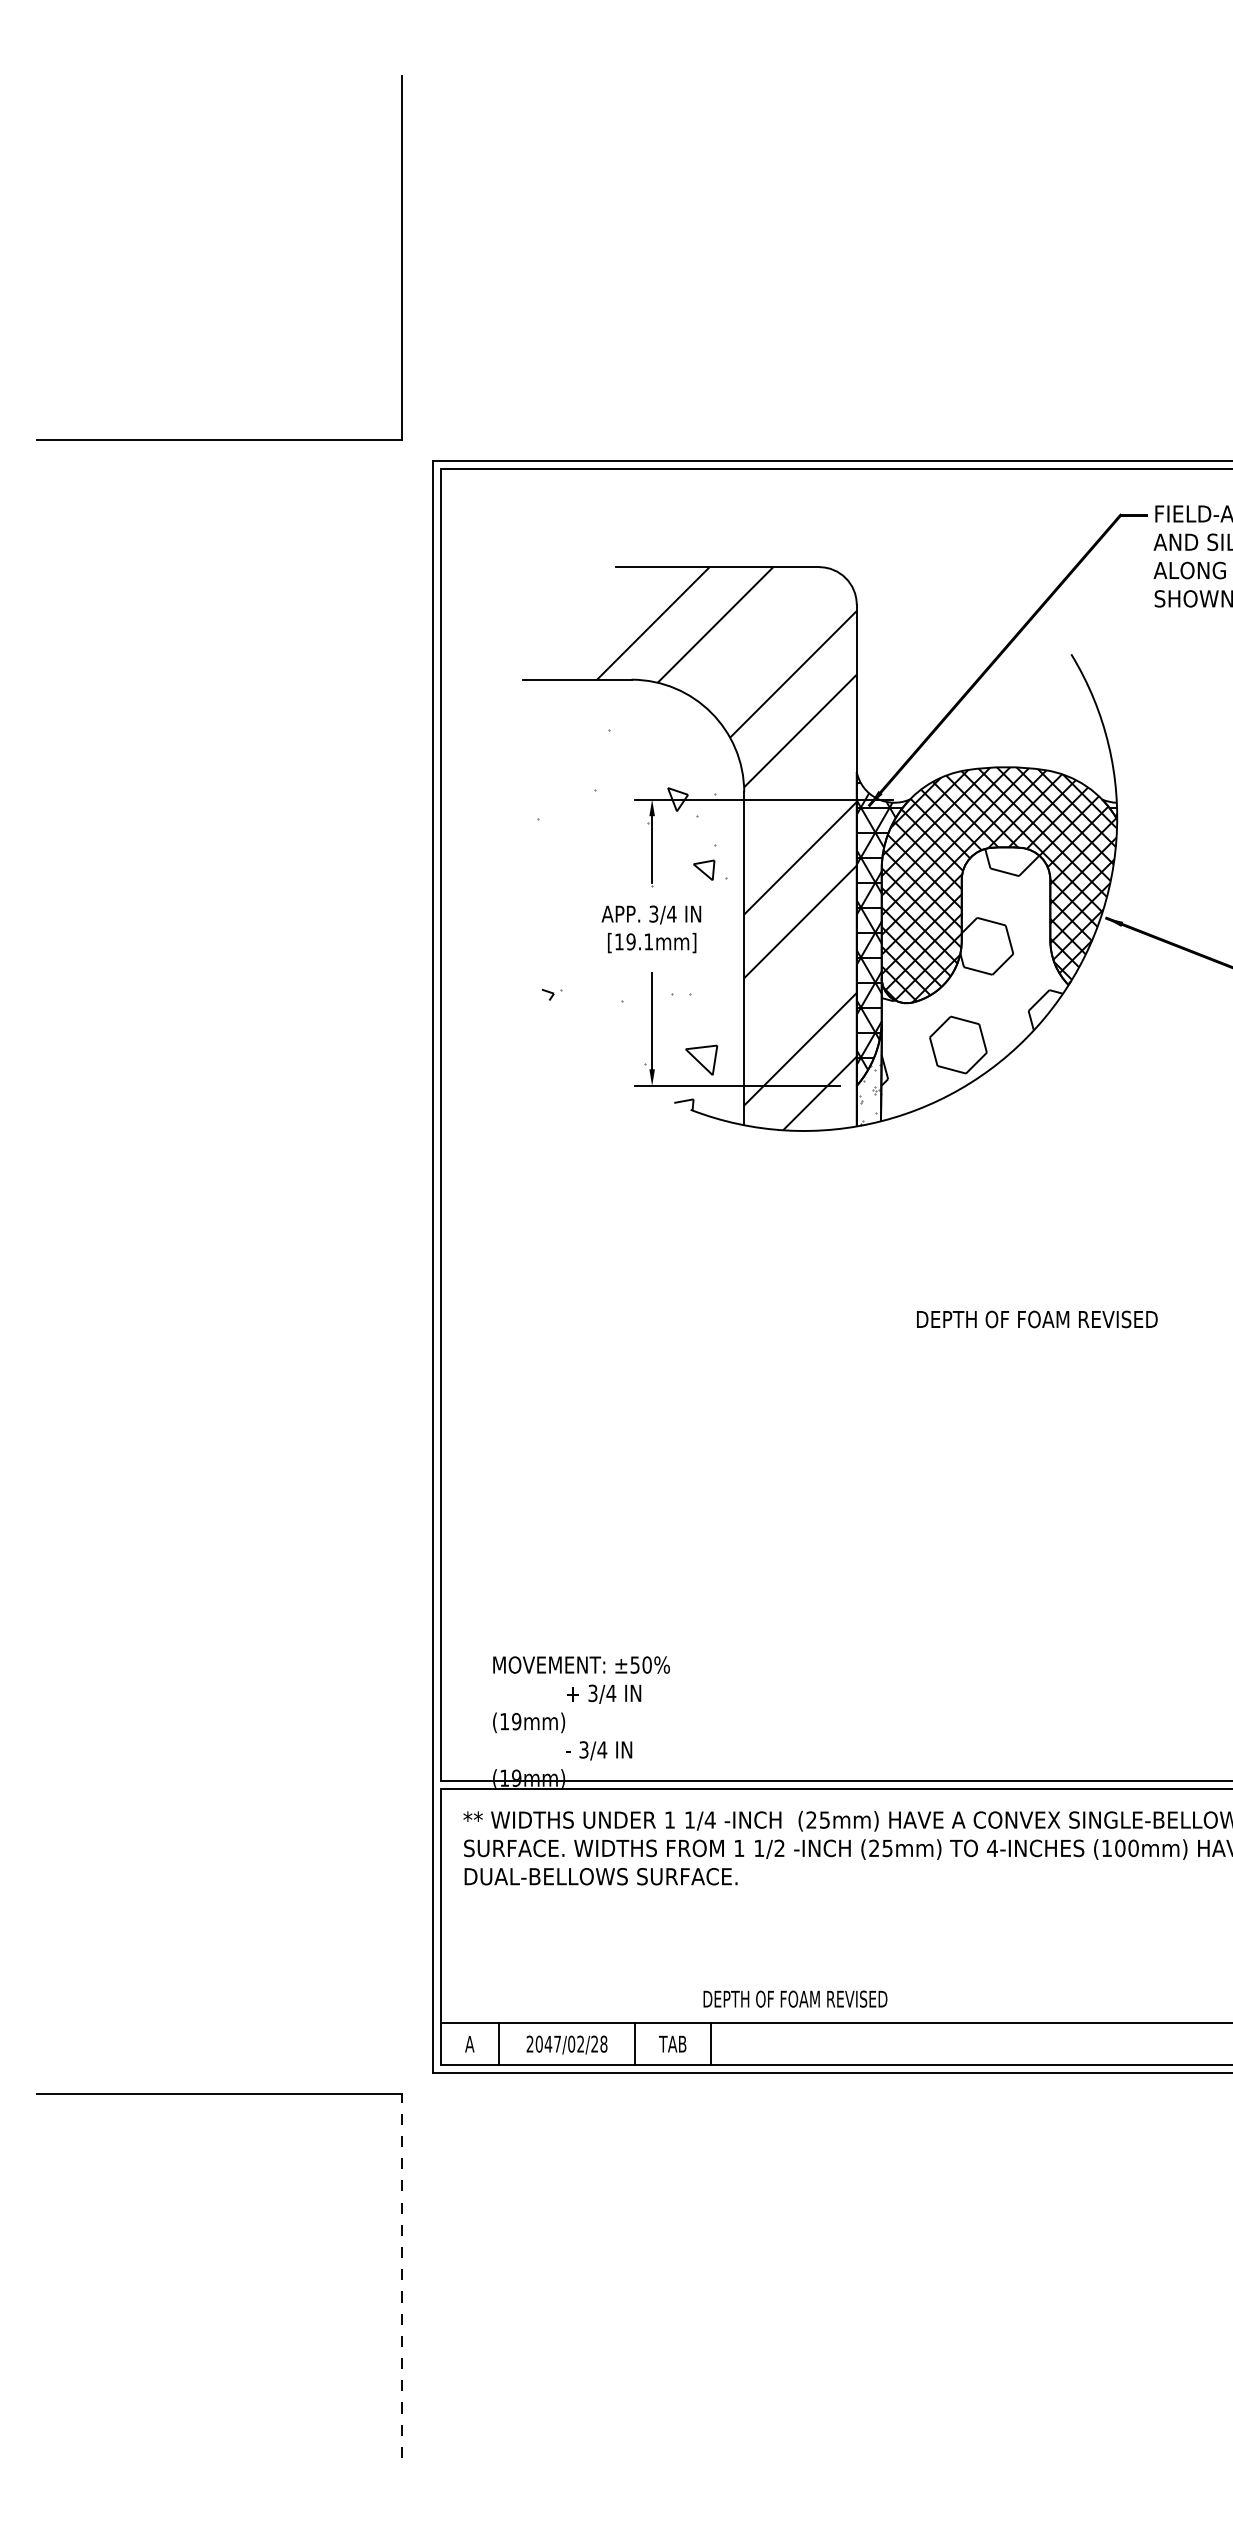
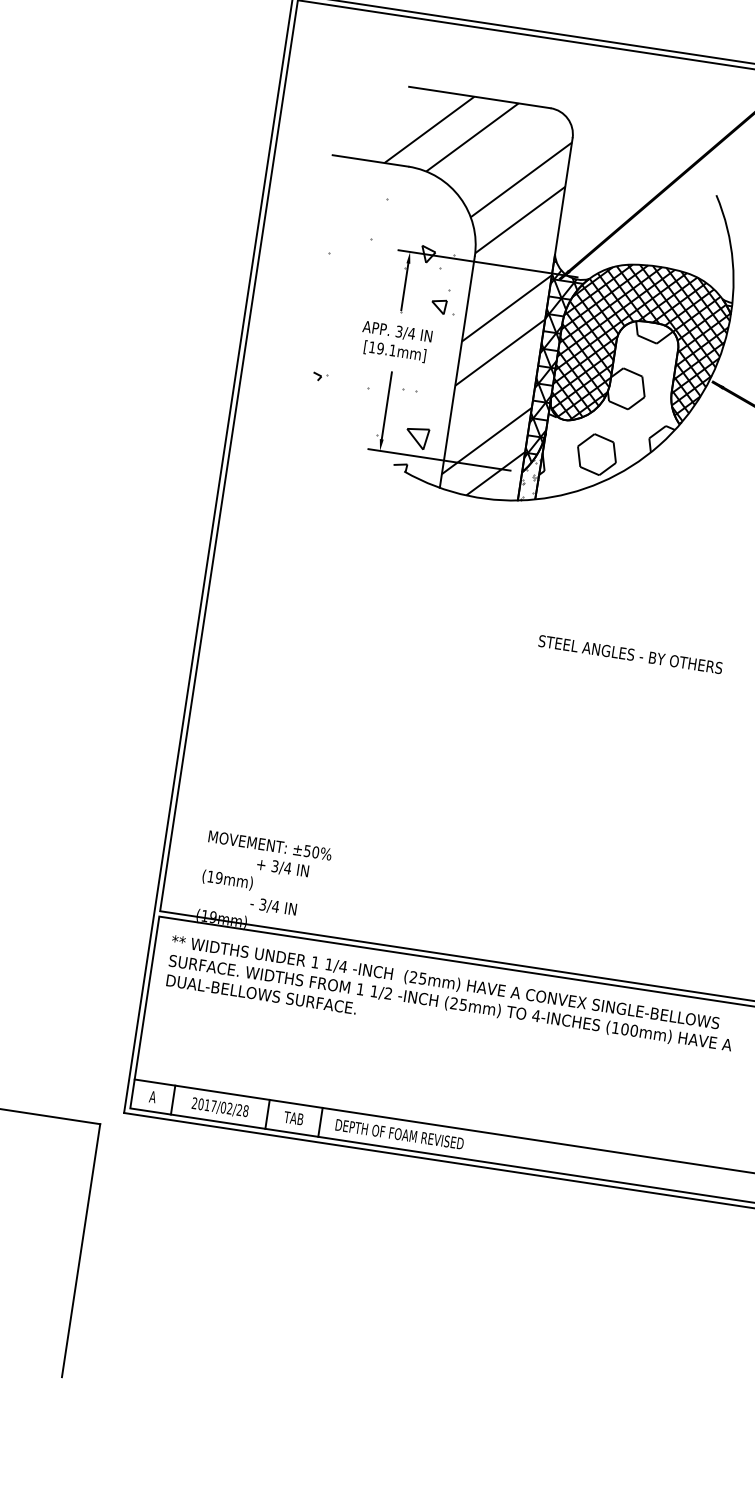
text: (1048, 1319) -> (630, 654), DEPTH OF FOAM REVISED -> STEEL ANGLES - BY OTHERS
text: (795, 1998) -> (399, 1133), moved
text: (548, 2043) -> (207, 1104), 2047/02/28 -> 2017/02/28
line: (401, 2275) -> (81, 1250), dashed -> solid

